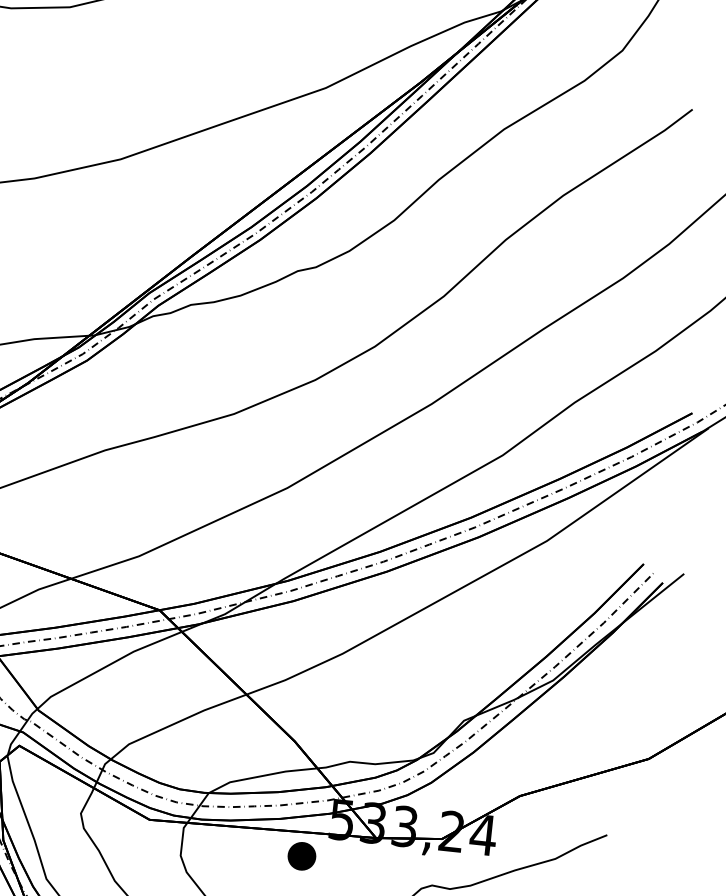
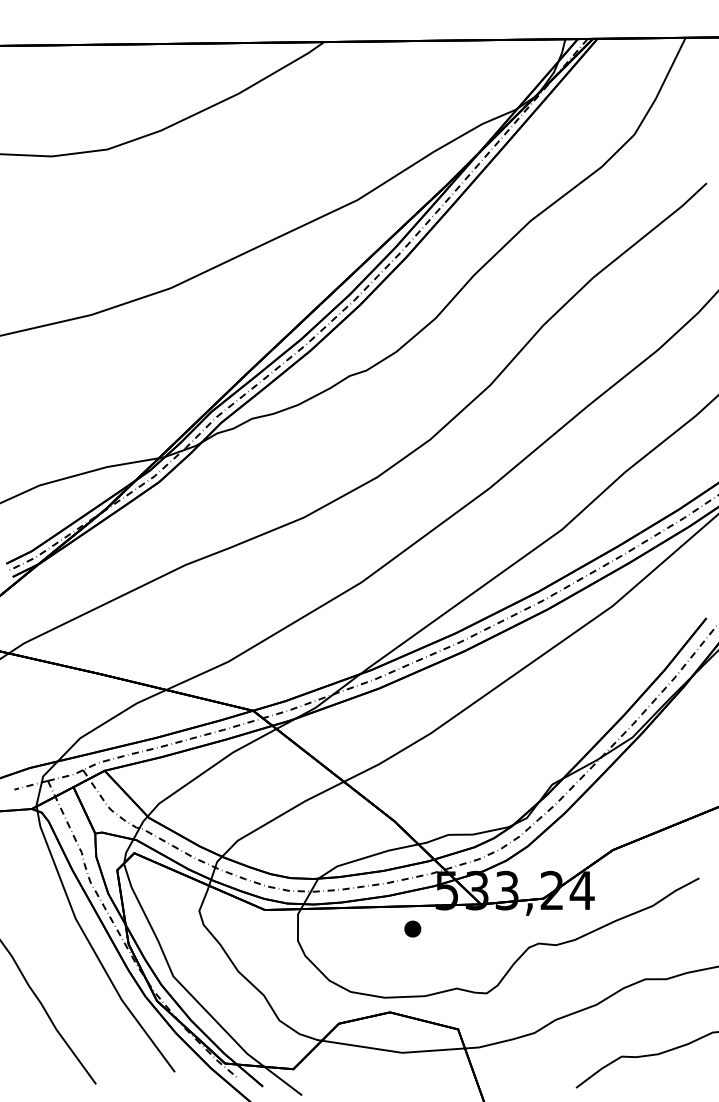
part: (301, 855) -> (412, 928), size x0.62

